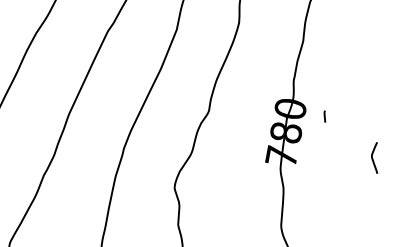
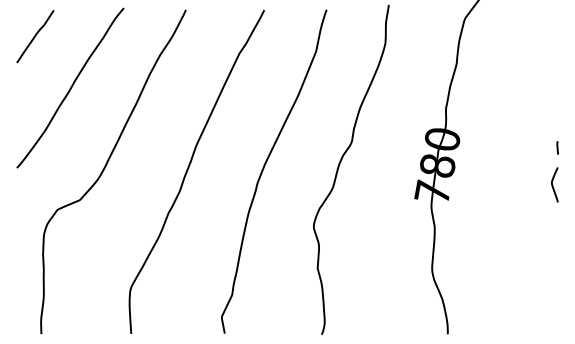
line: (324, 116) -> (557, 147), moved
curve: (373, 158) -> (553, 185), moved

